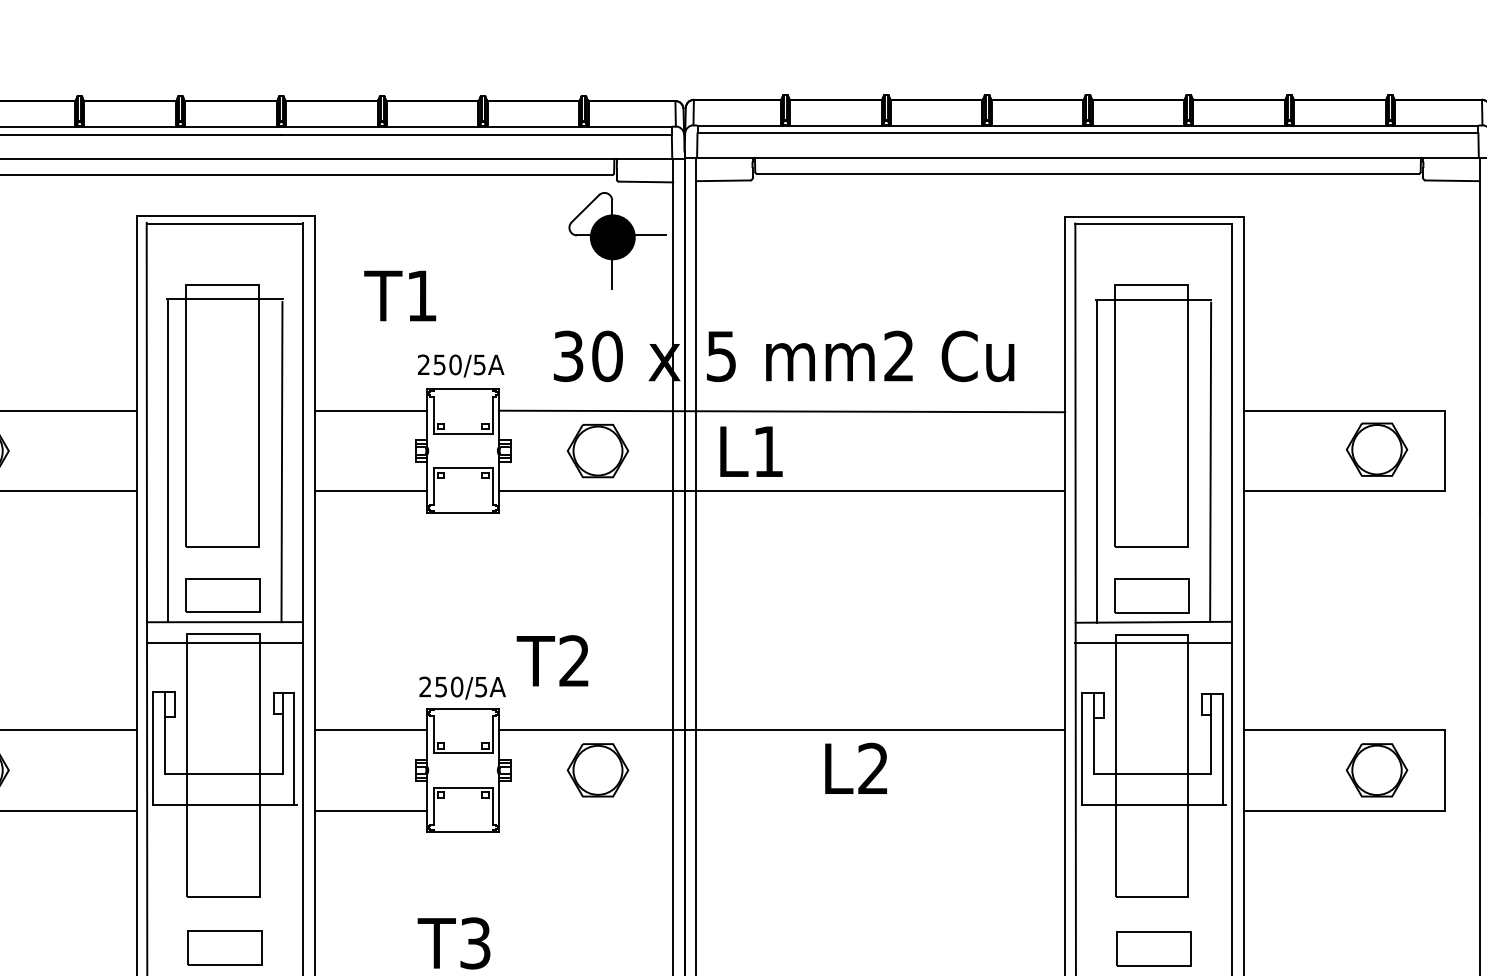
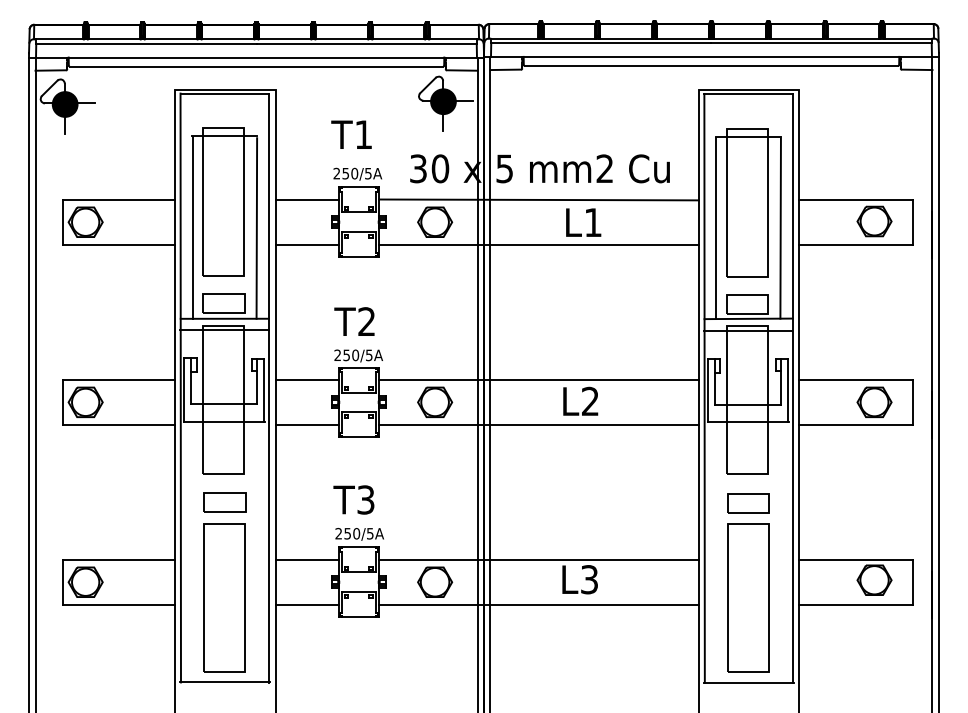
text: (400, 295) -> (351, 134), moved
text: (751, 451) -> (583, 222), moved
text: (552, 660) -> (354, 321), moved
line: (781, 811) -> (538, 425), added

